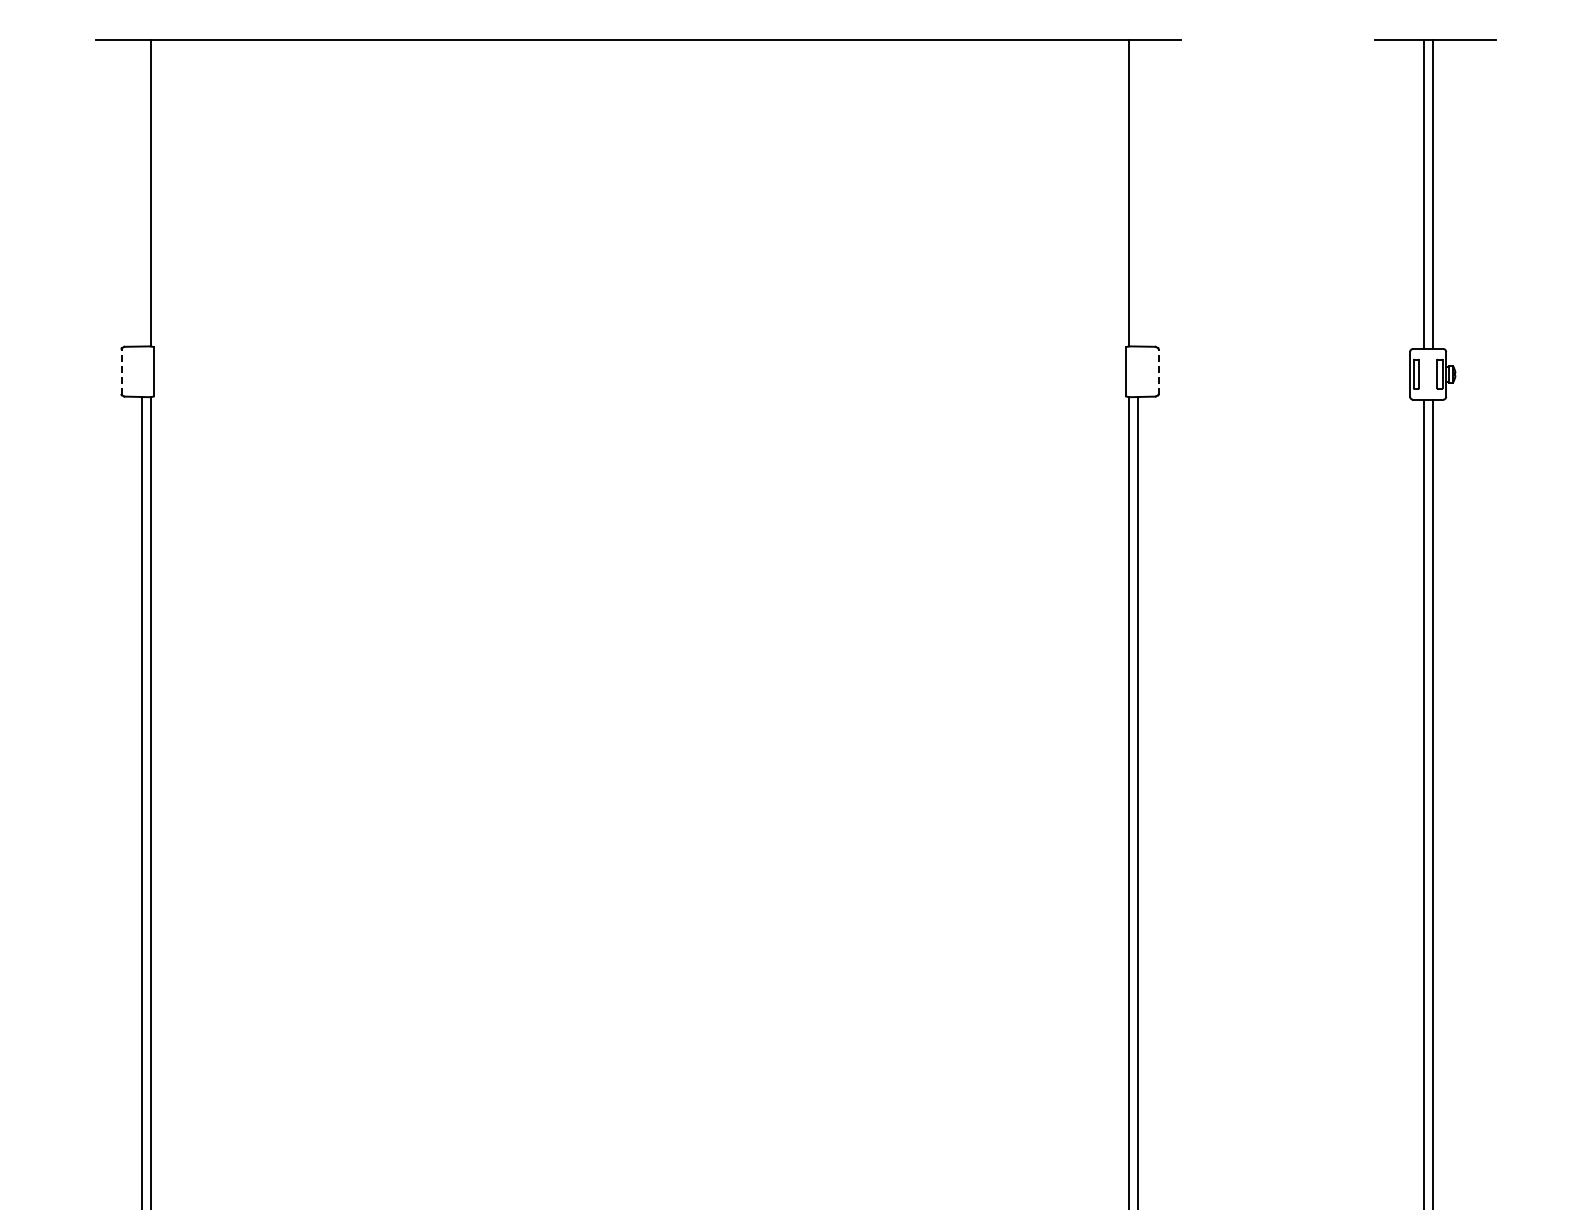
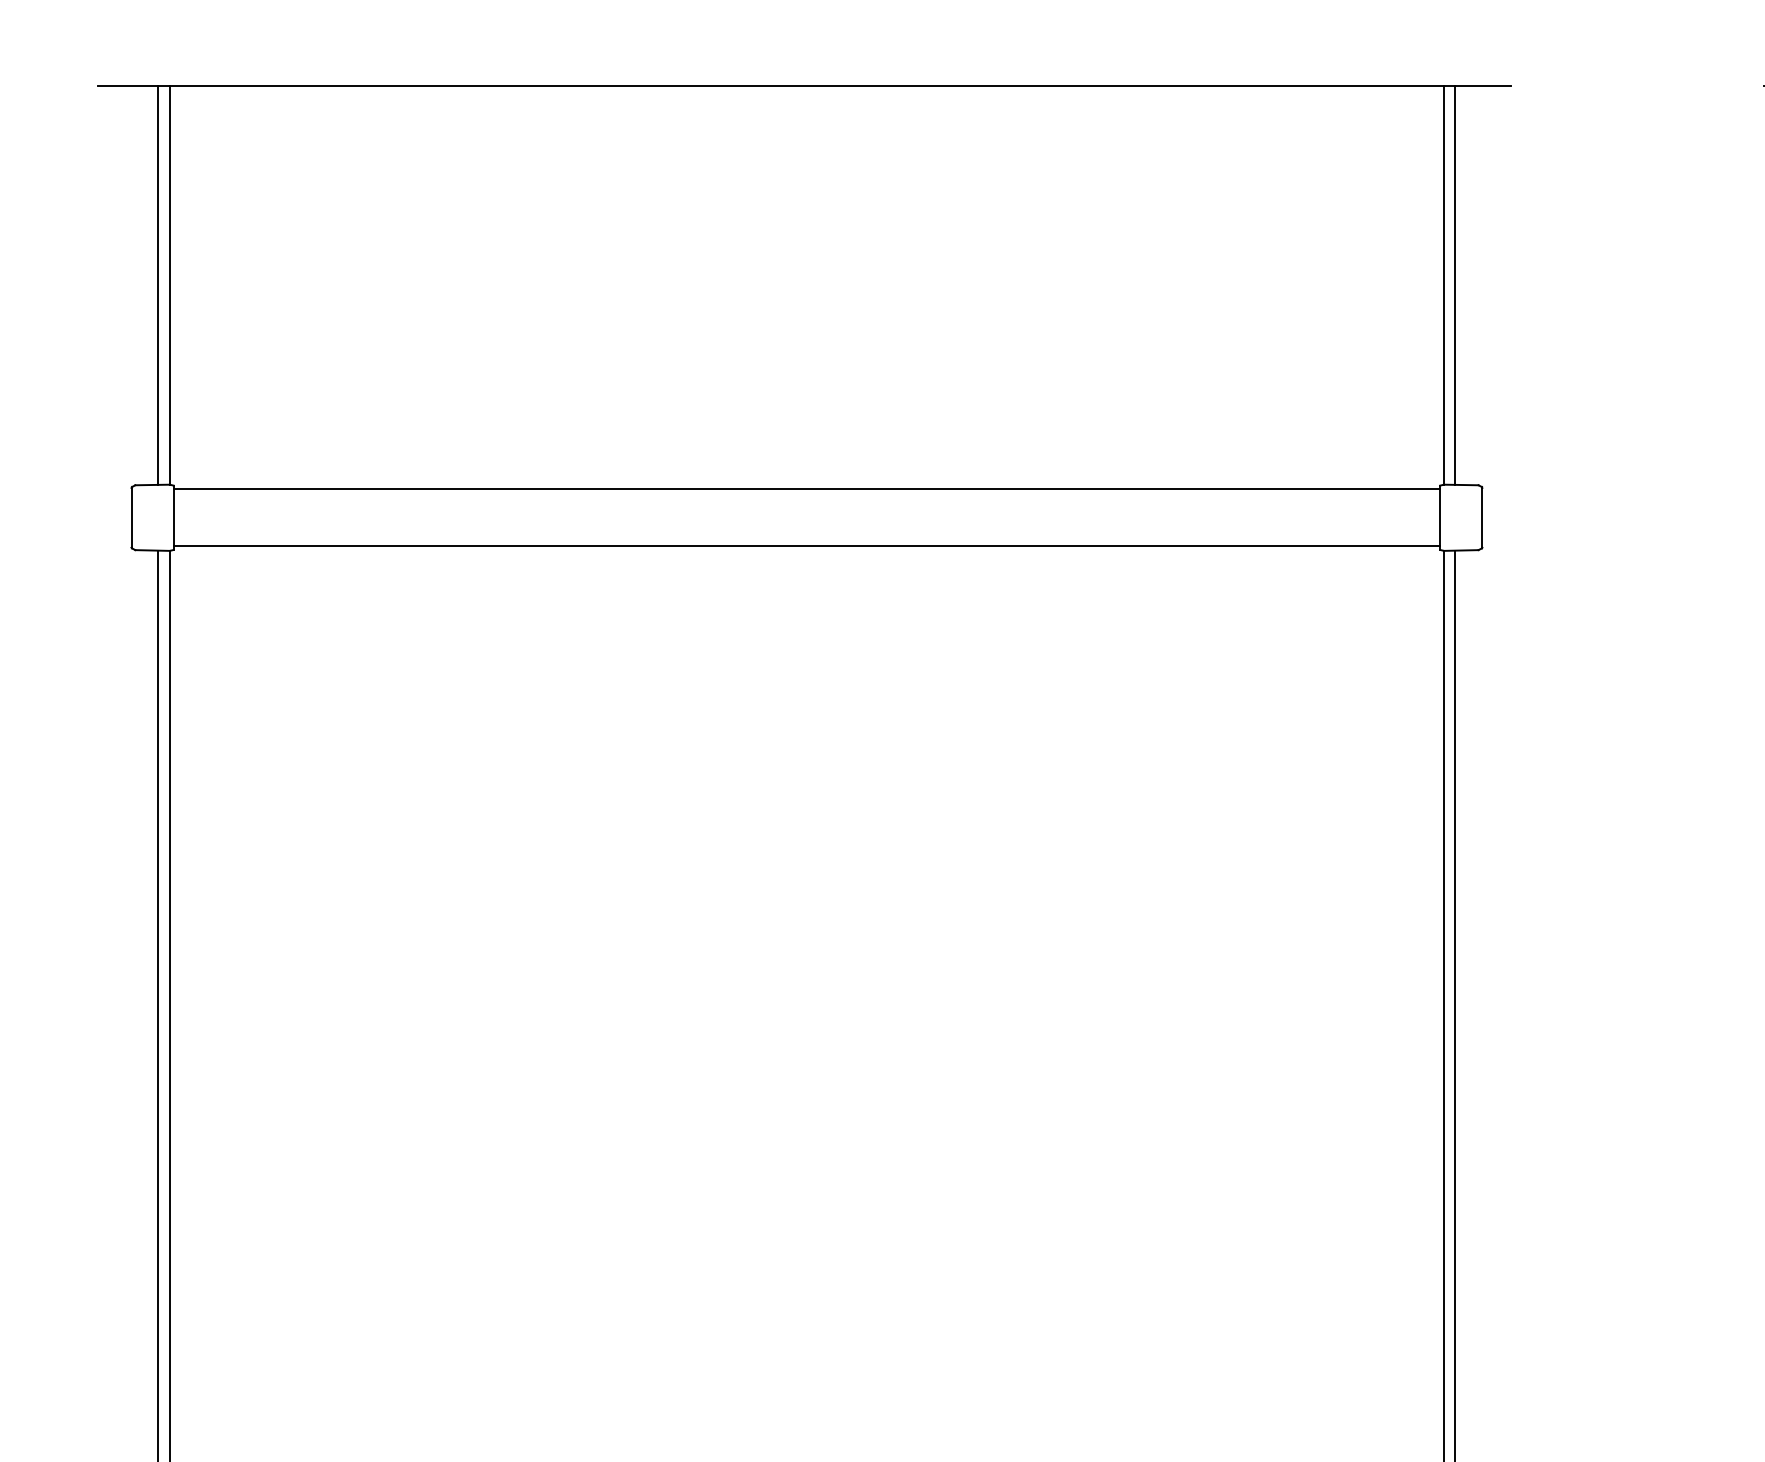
line: (142, 193) -> (158, 285), added
line: (1137, 193) -> (1454, 285), added
line: (639, 349) -> (806, 488), added
line: (121, 371) -> (131, 517), dashed -> solid
line: (1158, 371) -> (1482, 517), dashed -> solid
line: (639, 393) -> (806, 546), added

